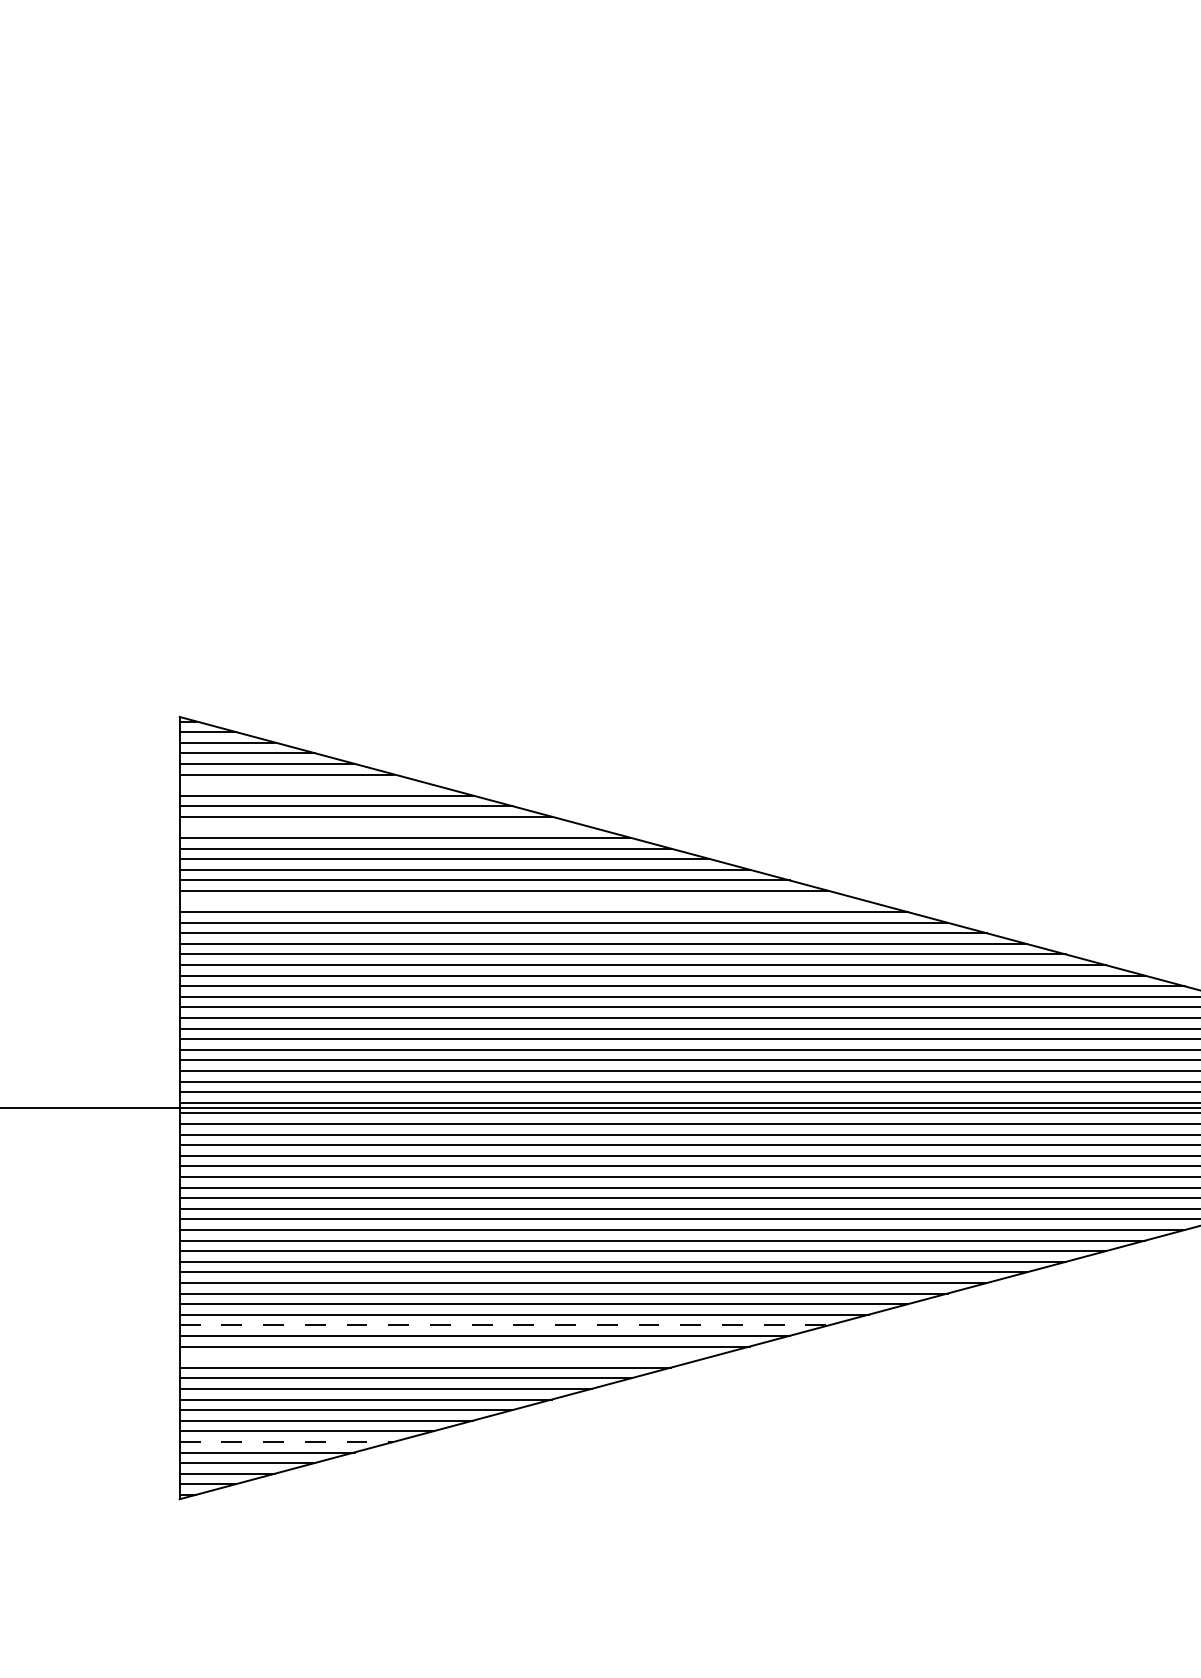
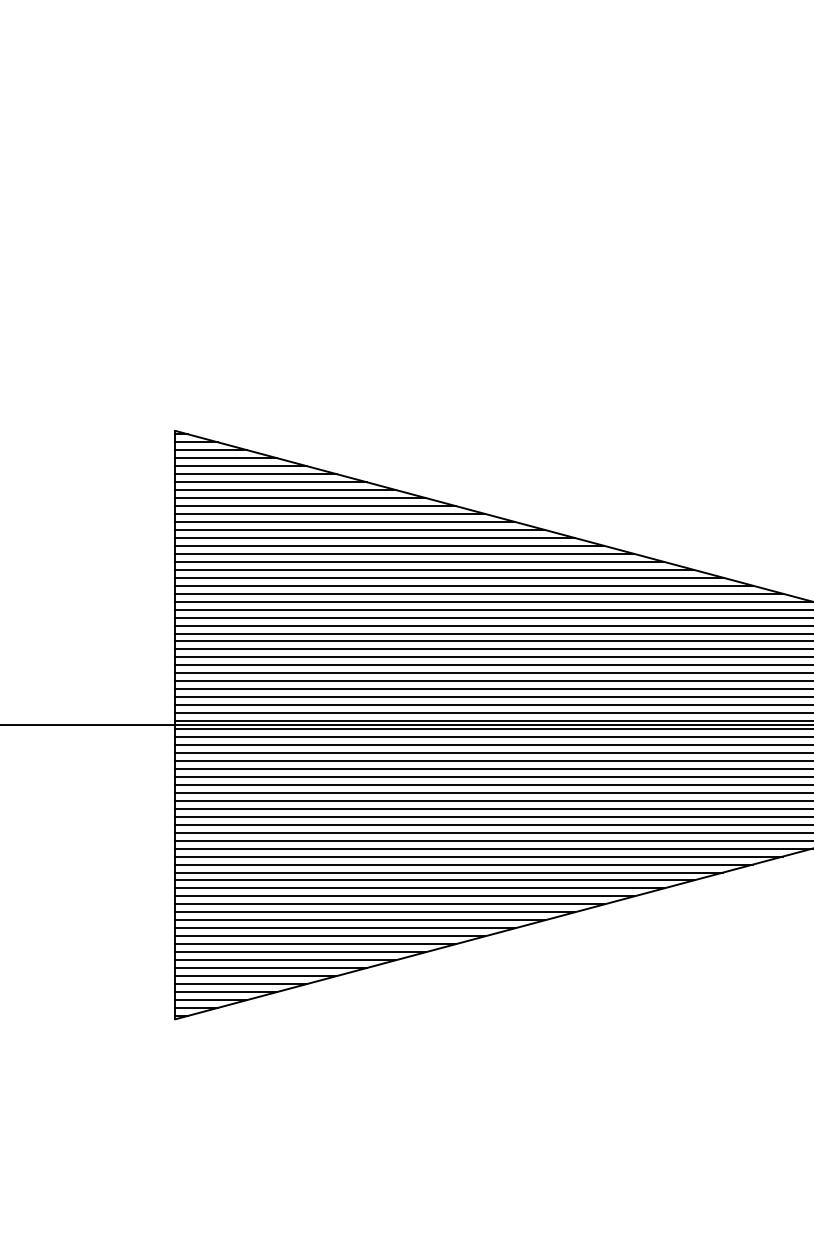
line: (306, 784) -> (270, 481), added
line: (385, 827) -> (330, 514), added
line: (523, 901) -> (434, 569), added
line: (504, 1325) -> (419, 888), dashed -> solid
line: (444, 1357) -> (374, 912), added
line: (287, 1441) -> (256, 975), dashed -> solid

